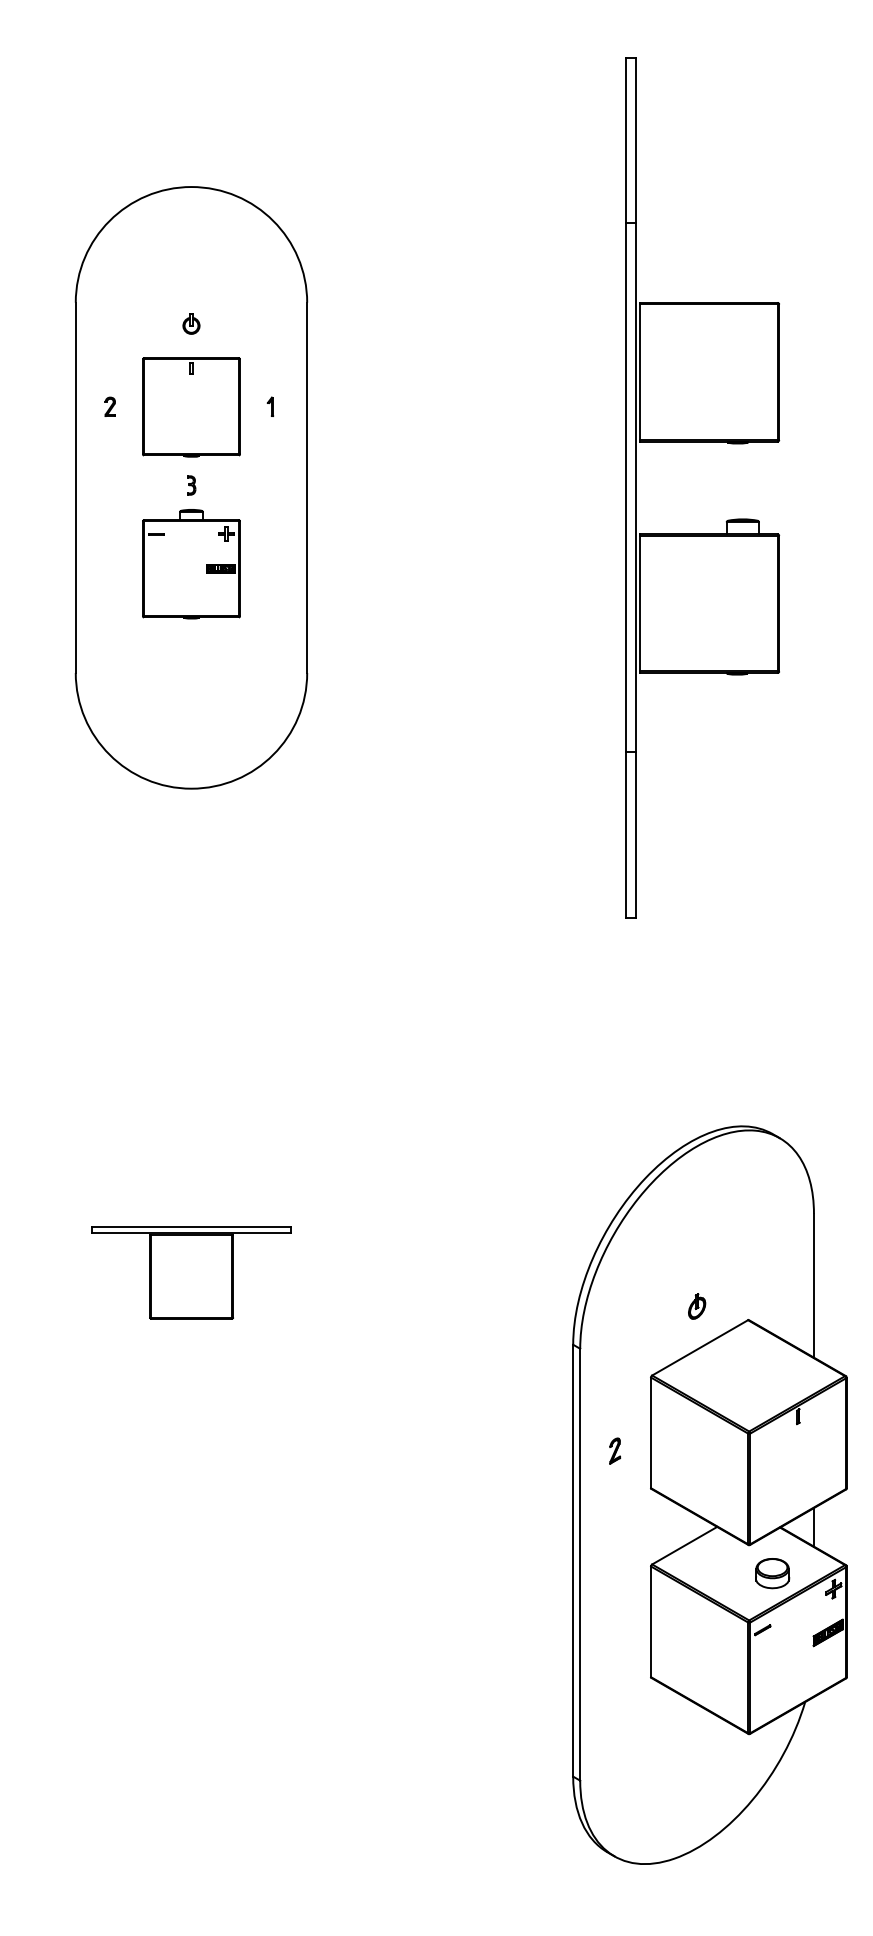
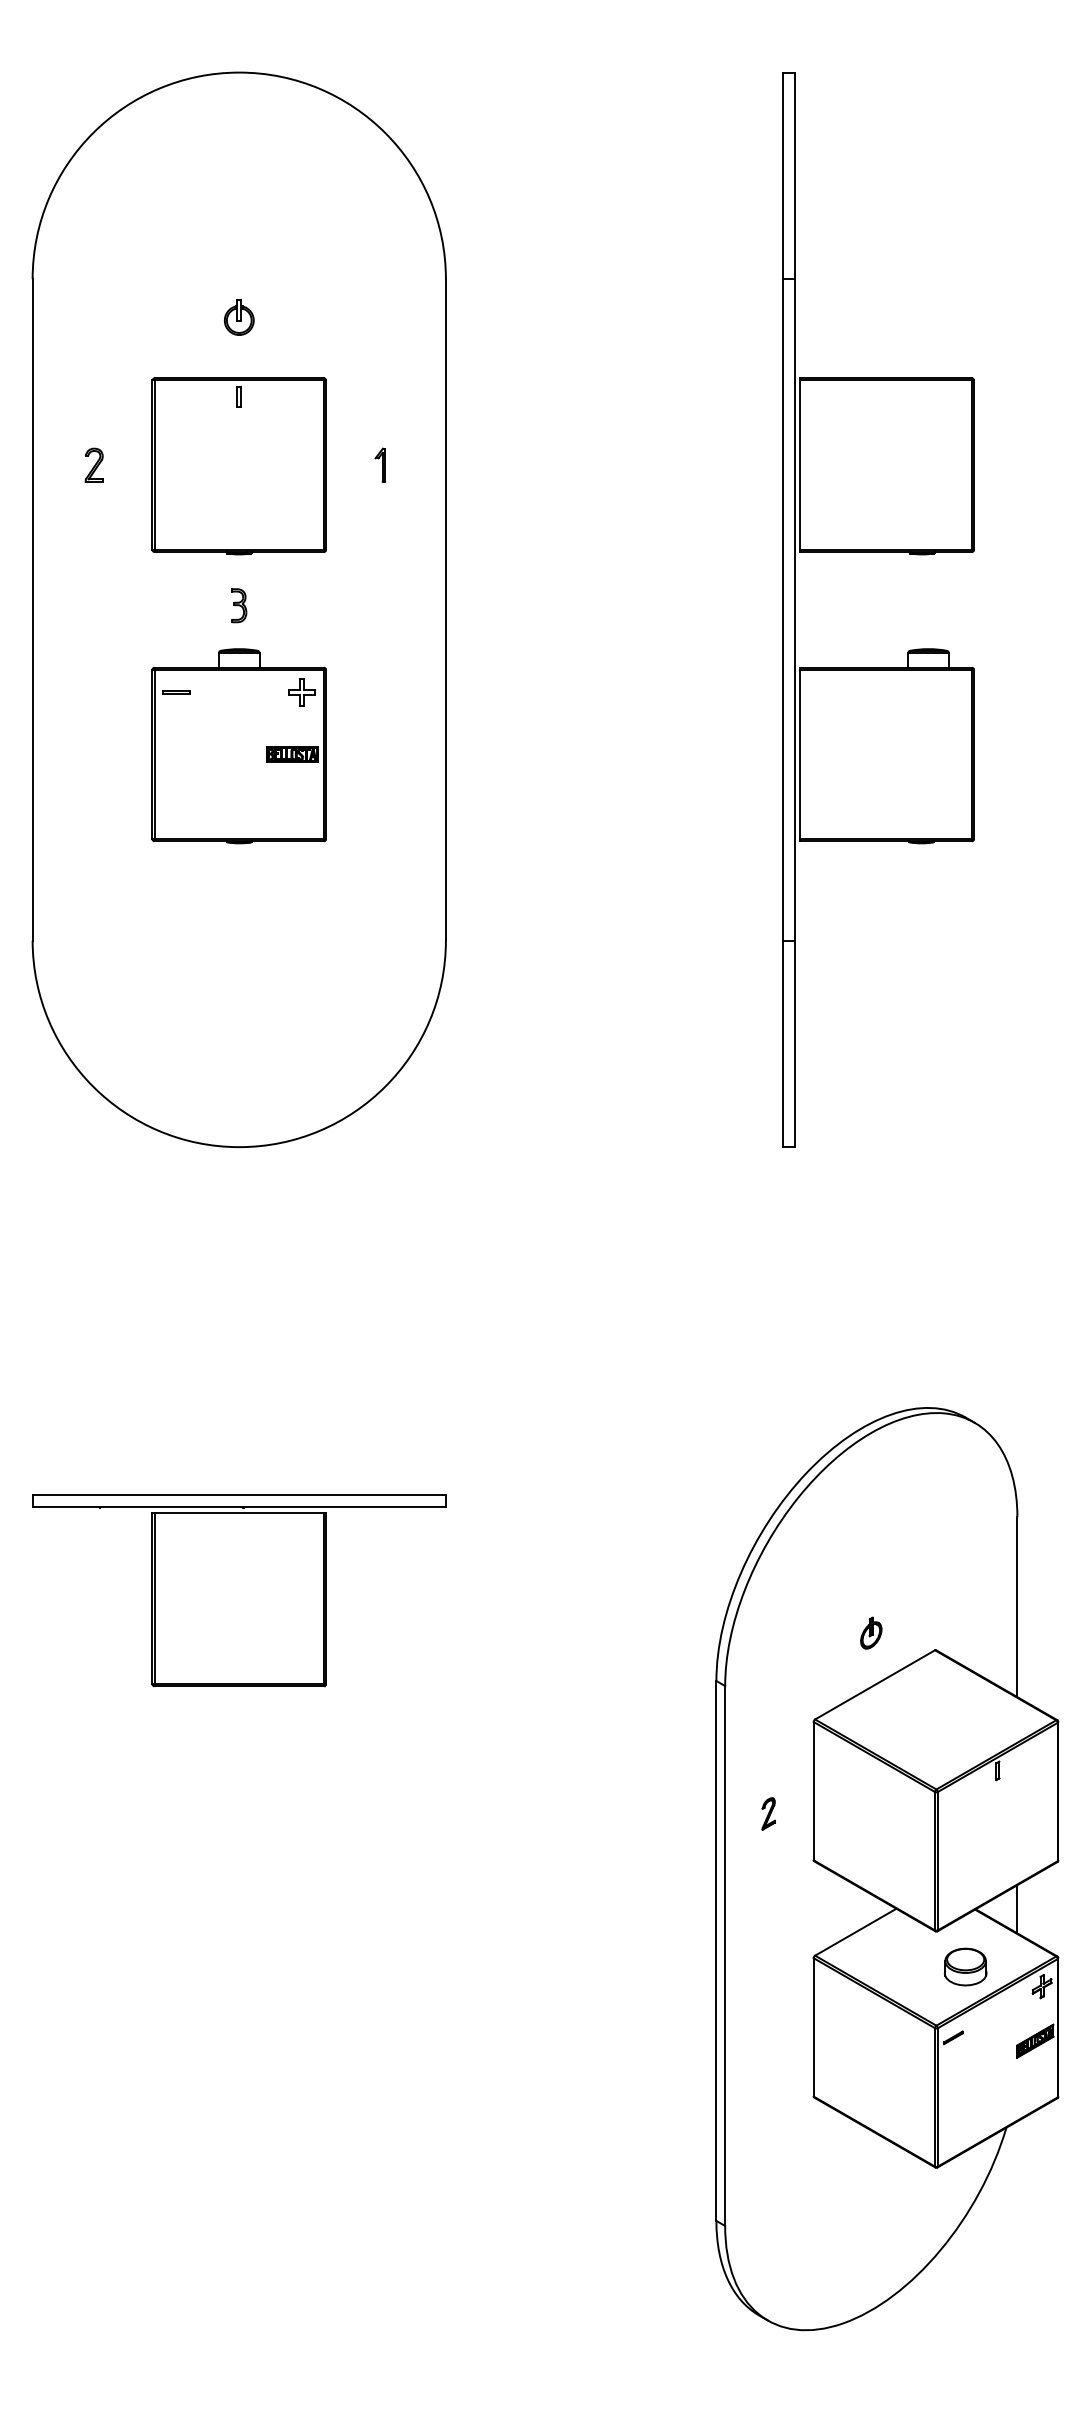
part: (190, 487) -> (238, 609), size x1.43
part: (191, 1272) -> (239, 1590), size x1.67

